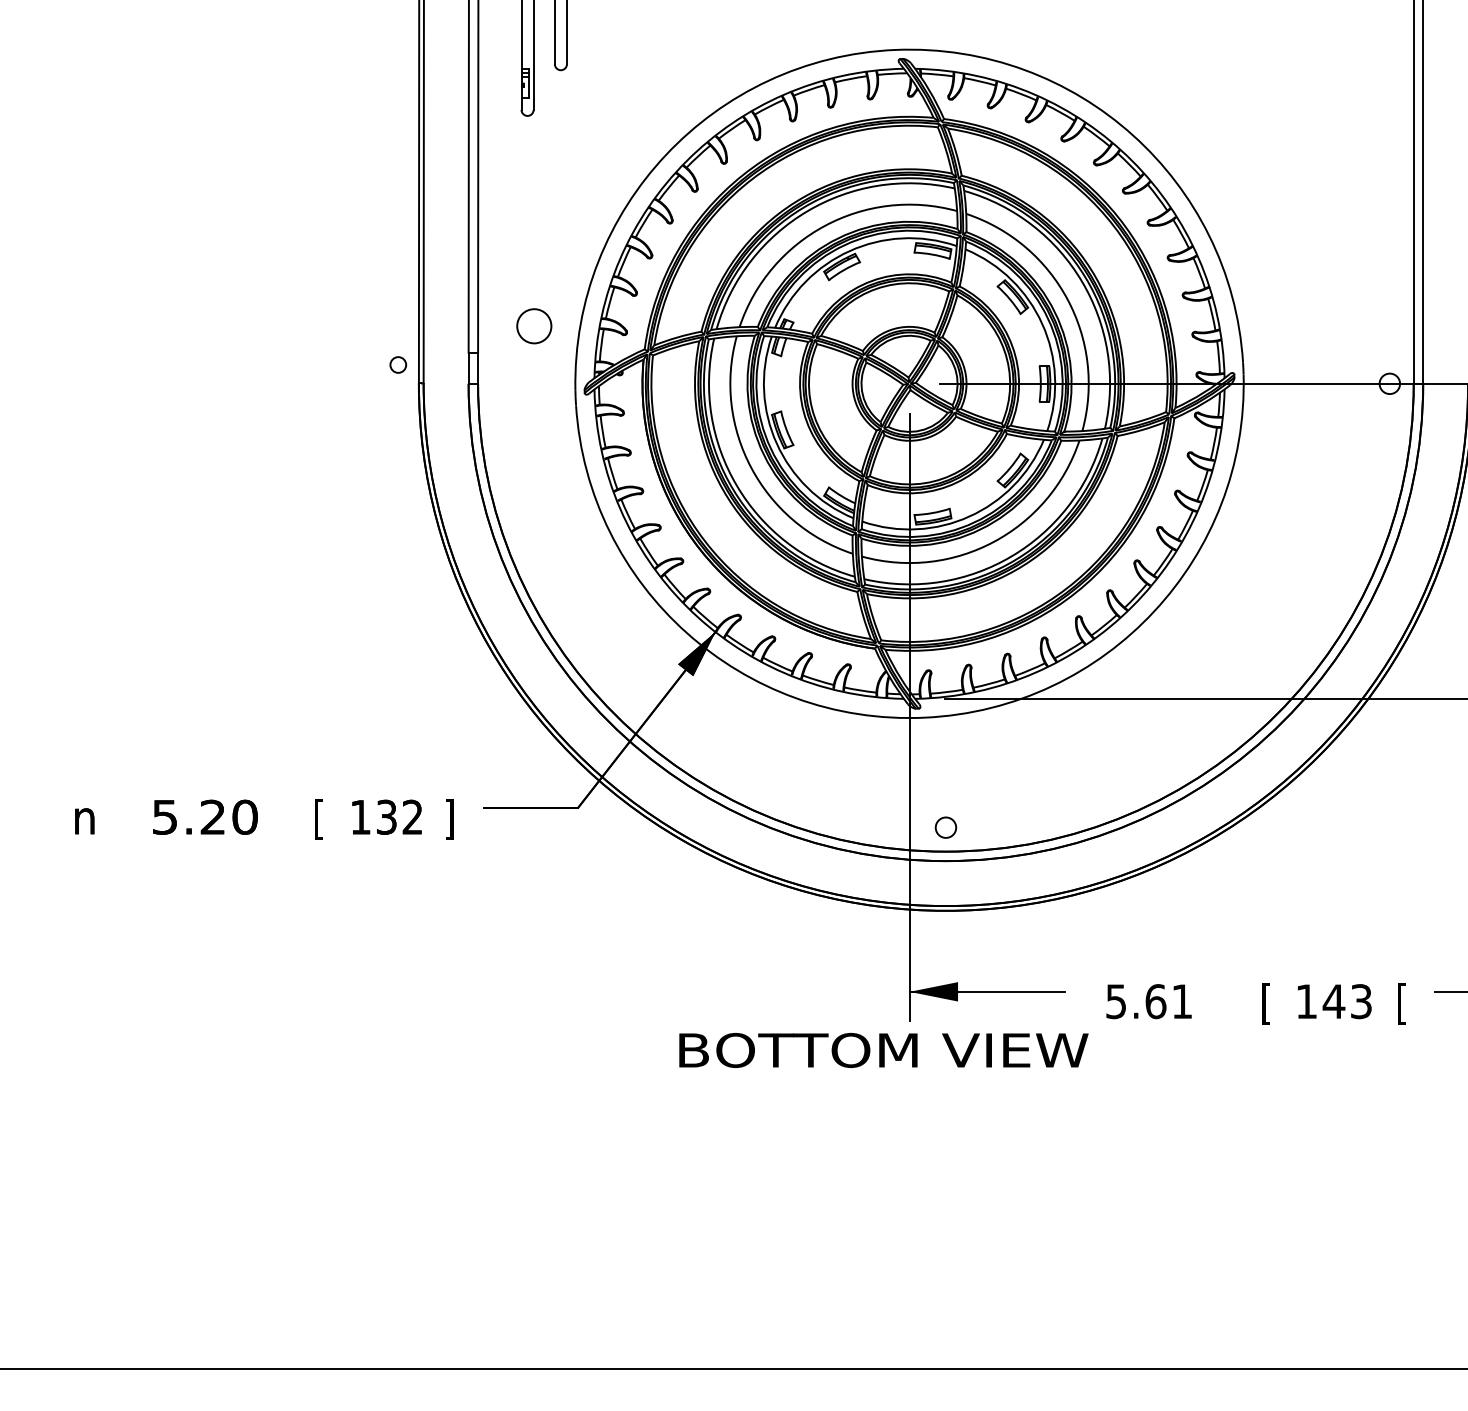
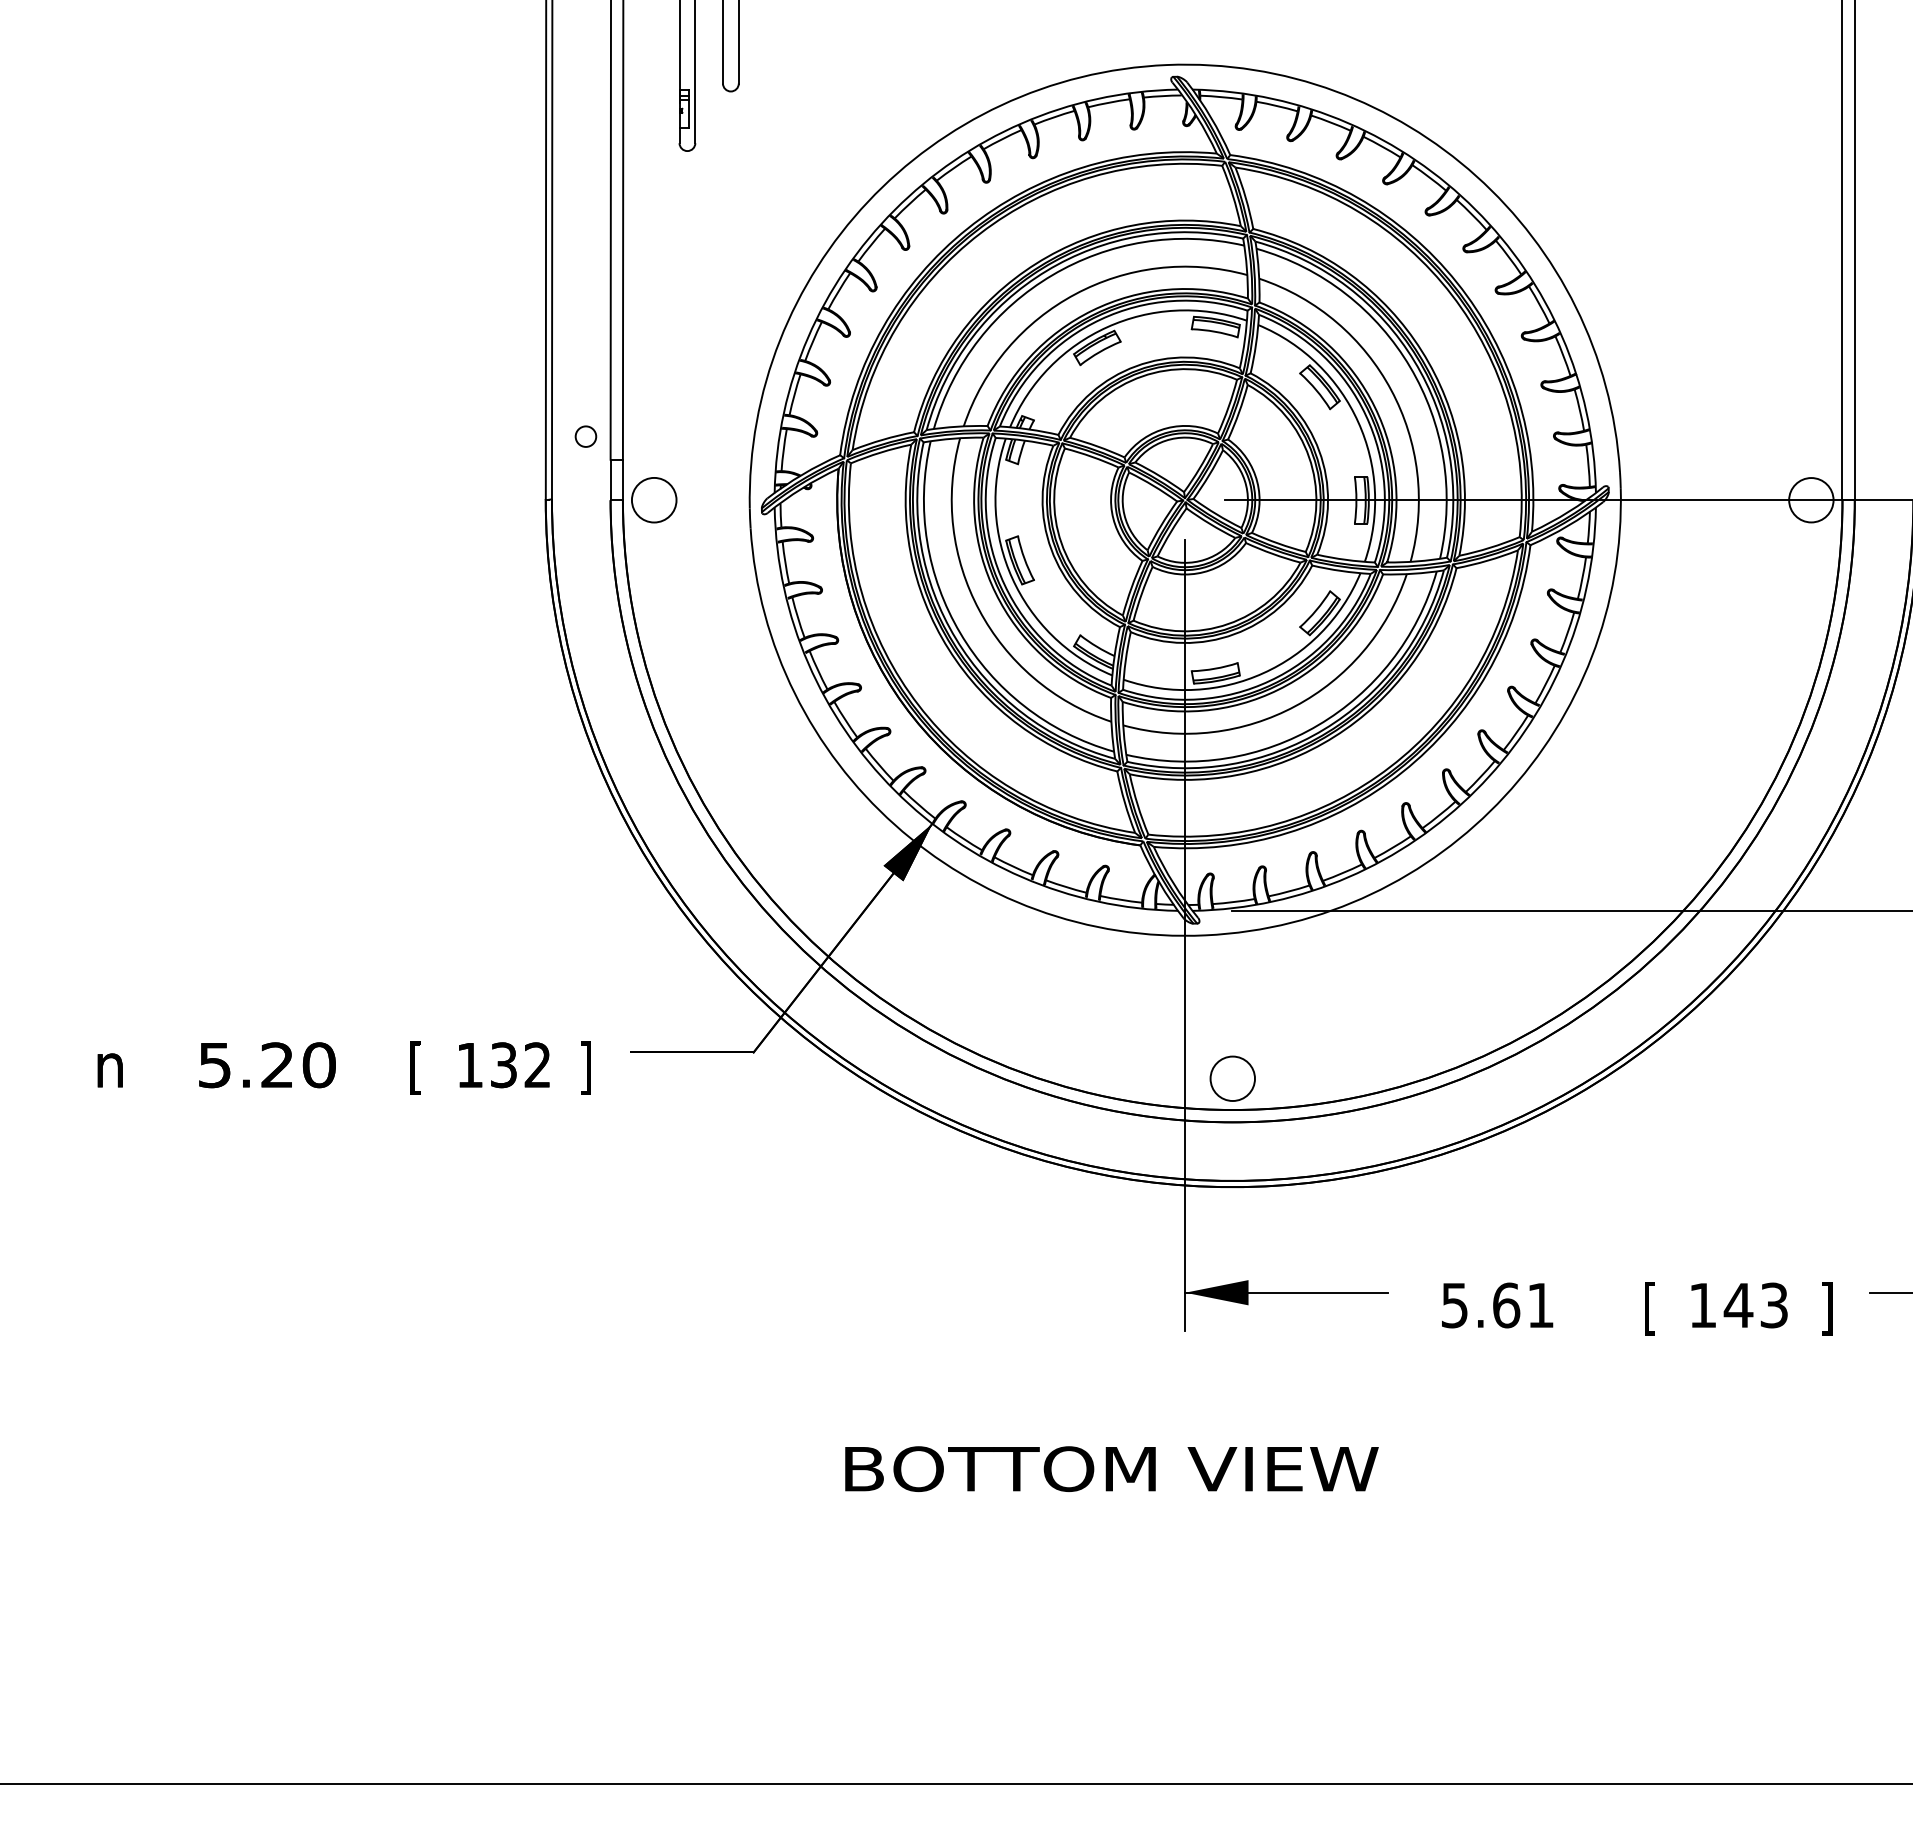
circle: (534, 326) -> (654, 500), moved
circle: (397, 364) -> (585, 436), moved
circle: (1389, 384) -> (1811, 500), size x1.67
circle: (945, 827) -> (1232, 1078), size x1.67
text: (1402, 1003) -> (1827, 1308), [ -> ]
text: (883, 1049) -> (1111, 1468), moved

